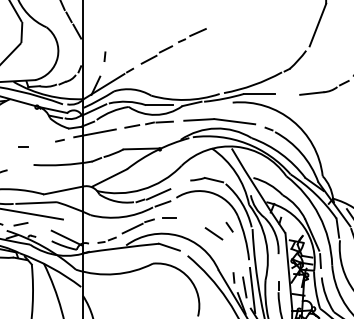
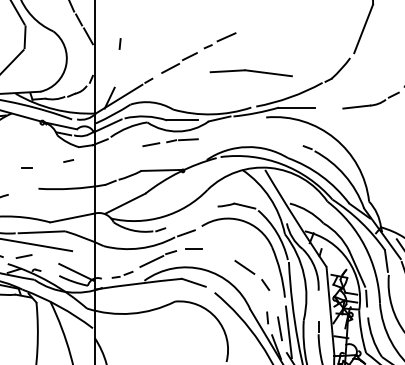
line: (104, 56) -> (119, 43), moved
part: (218, 121) -> (250, 73), moved
line: (94, 133) -> (108, 152), removed
line: (158, 194) -> (181, 222), removed
line: (229, 226) -> (265, 284), moved

